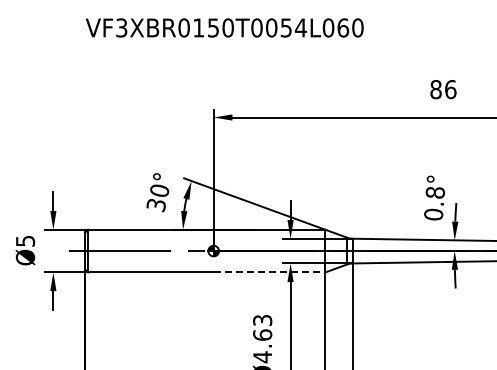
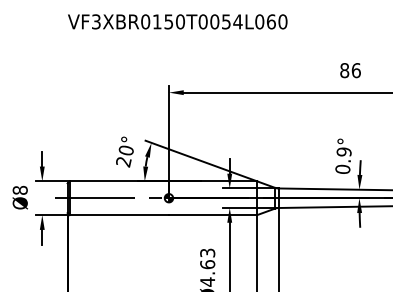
text: (435, 192) -> (344, 151), 0.8° -> 0.9°
text: (156, 205) -> (123, 162), 30° -> 20°
text: (25, 240) -> (20, 189), Ø5 -> Ø8
line: (269, 272) -> (213, 215), dashed -> solid

